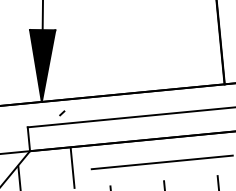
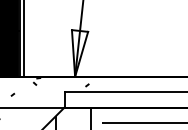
fill: (45, 65) -> (79, 53), removed

